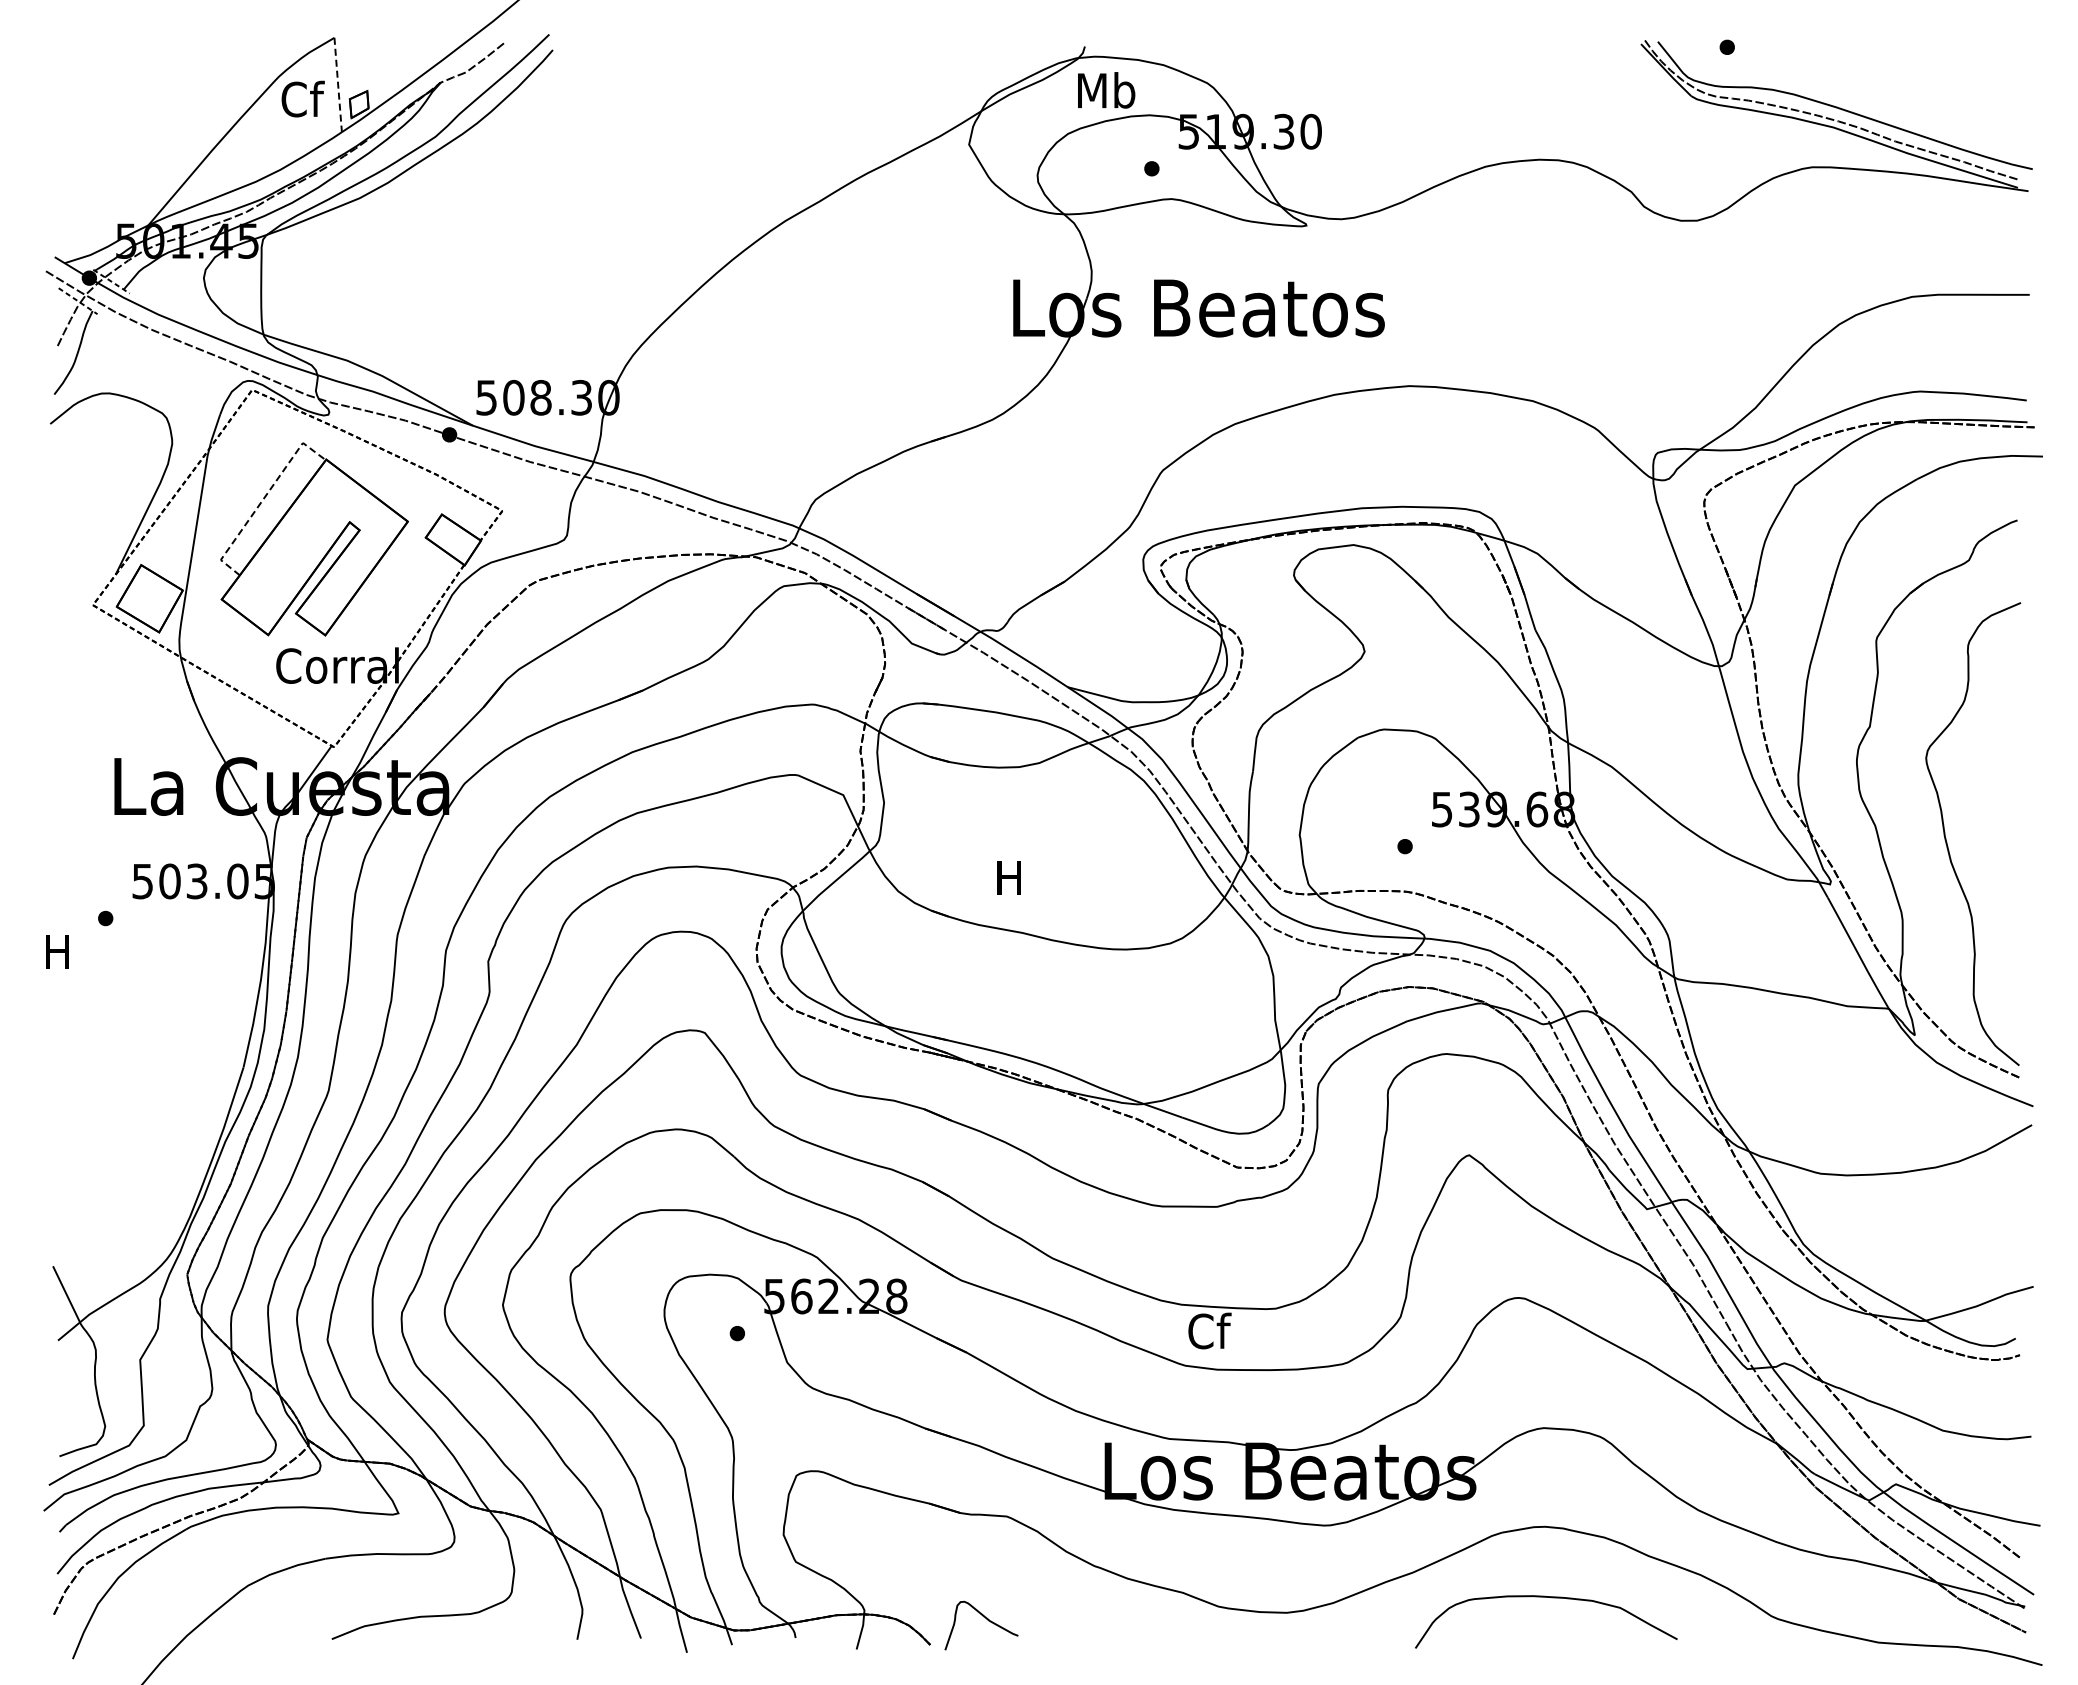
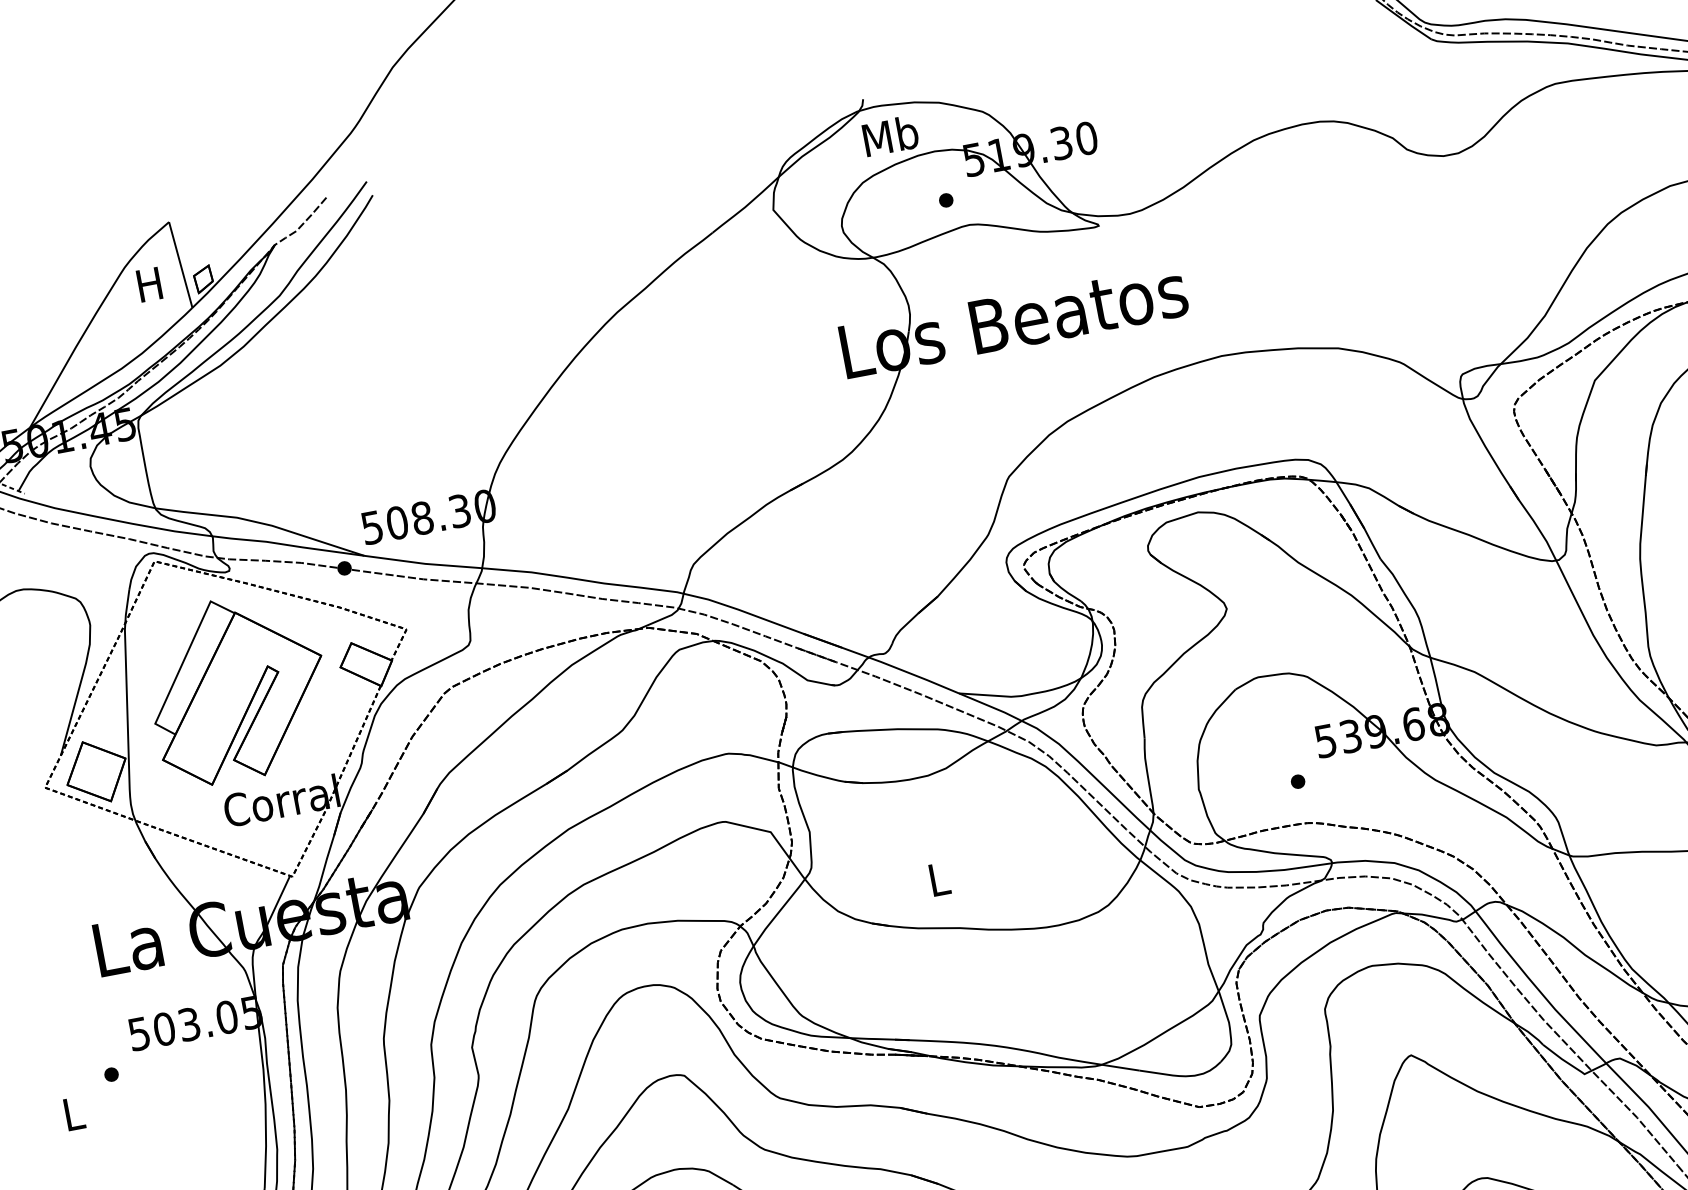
line: (338, 85) -> (181, 265), dashed -> solid
text: (302, 98) -> (150, 283), Cf -> H
line: (263, 499) -> (184, 660), dashed -> solid
text: (1008, 877) -> (937, 879), H -> L
text: (57, 951) -> (72, 1113), H -> L

